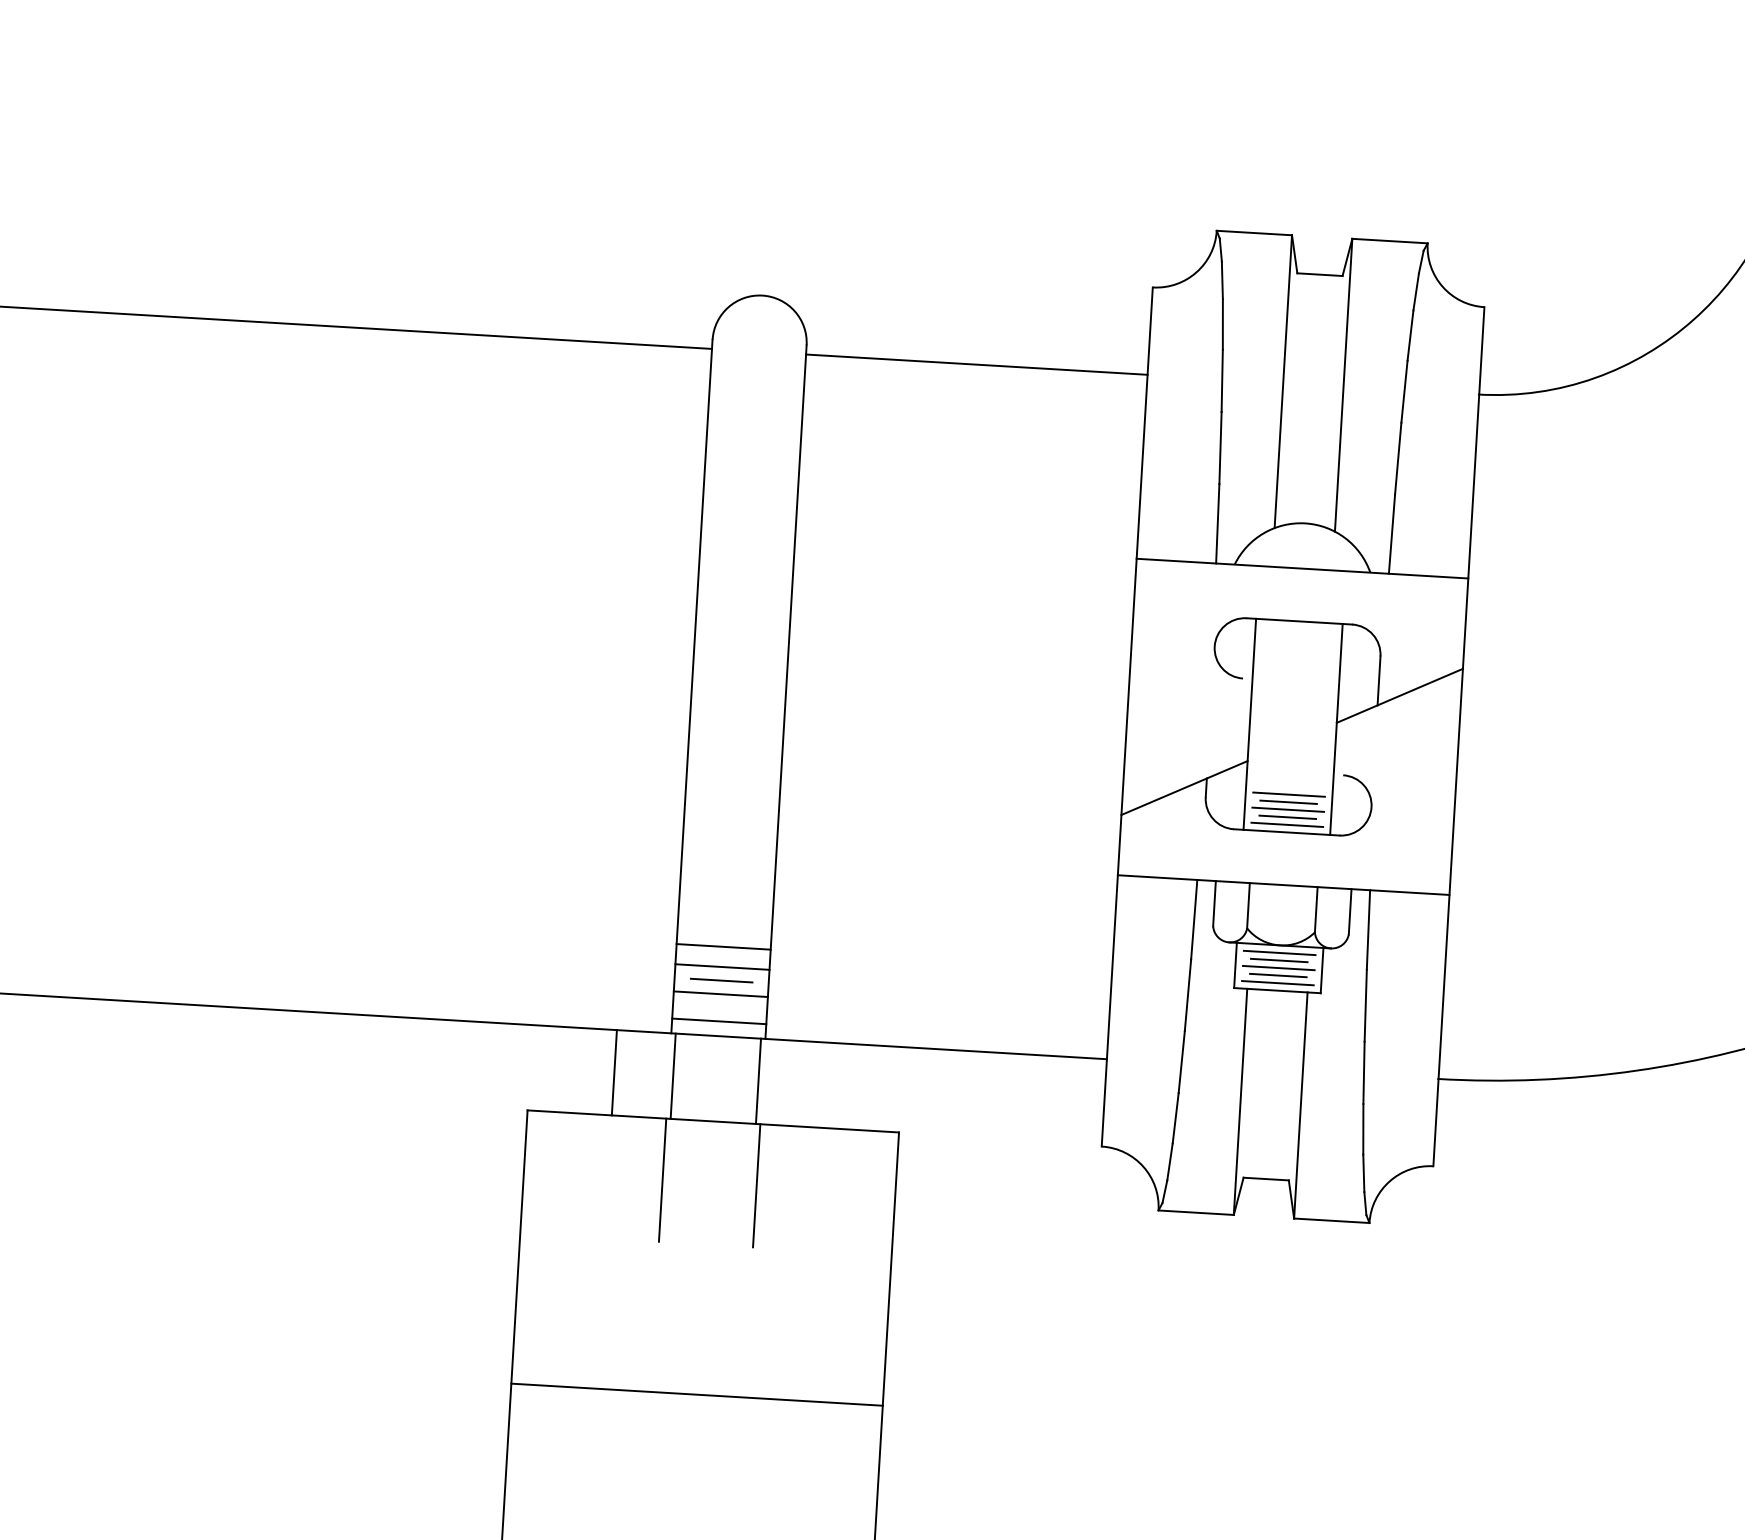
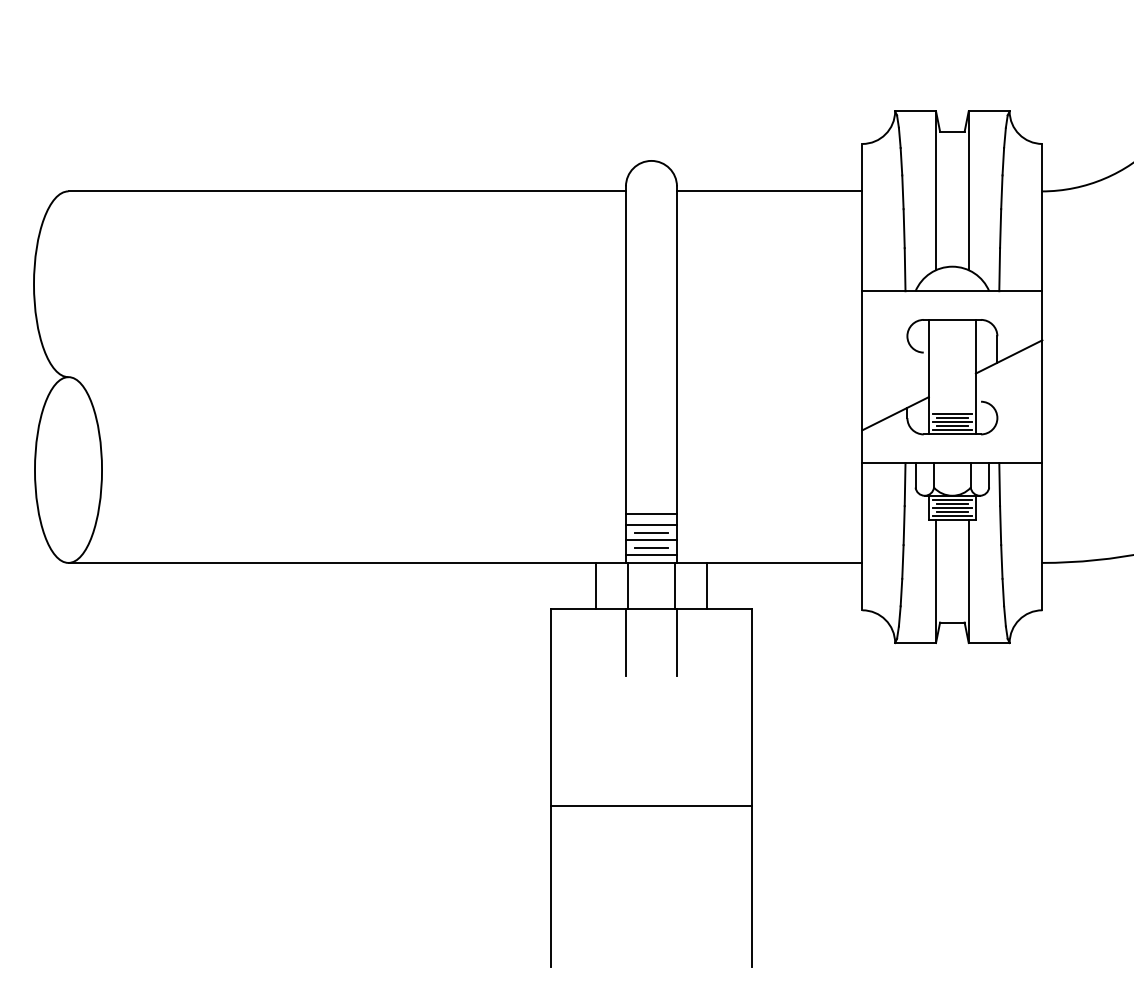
line: (720, 1007) -> (651, 547), added
line: (817, 1083) -> (706, 585), added
line: (697, 1394) -> (651, 805), moved

